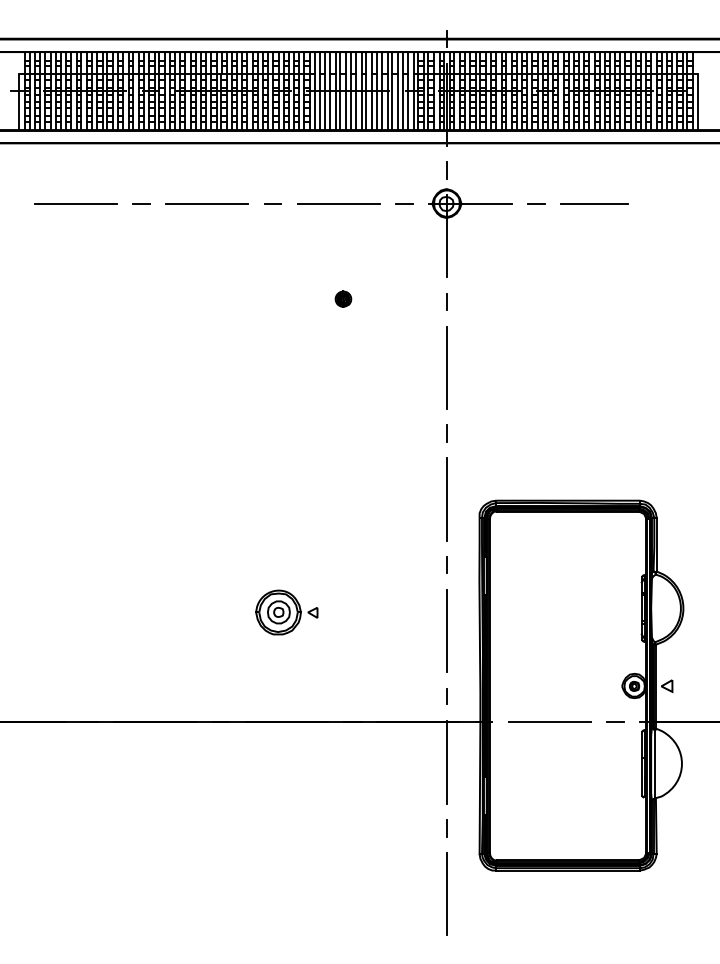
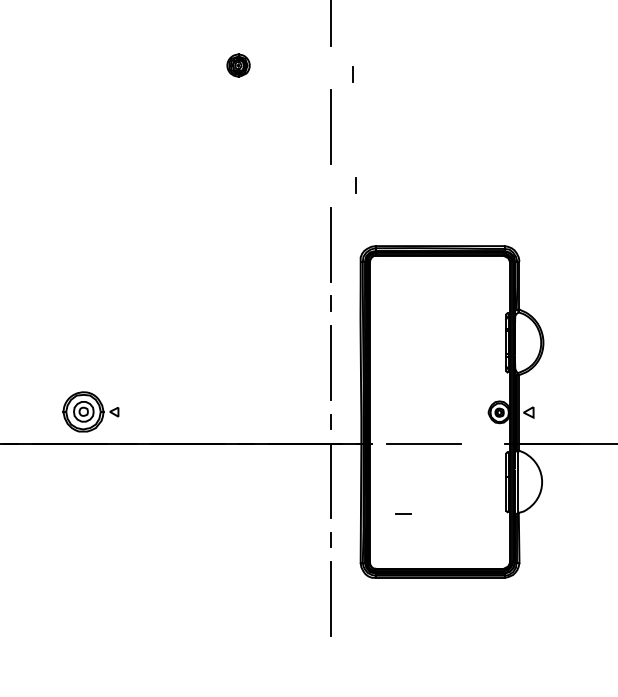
part: (343, 298) -> (238, 64), size x1.6
line: (446, 301) -> (352, 73), moved
line: (446, 433) -> (356, 185), moved
part: (286, 612) -> (90, 411), moved
line: (615, 721) -> (403, 513), moved

